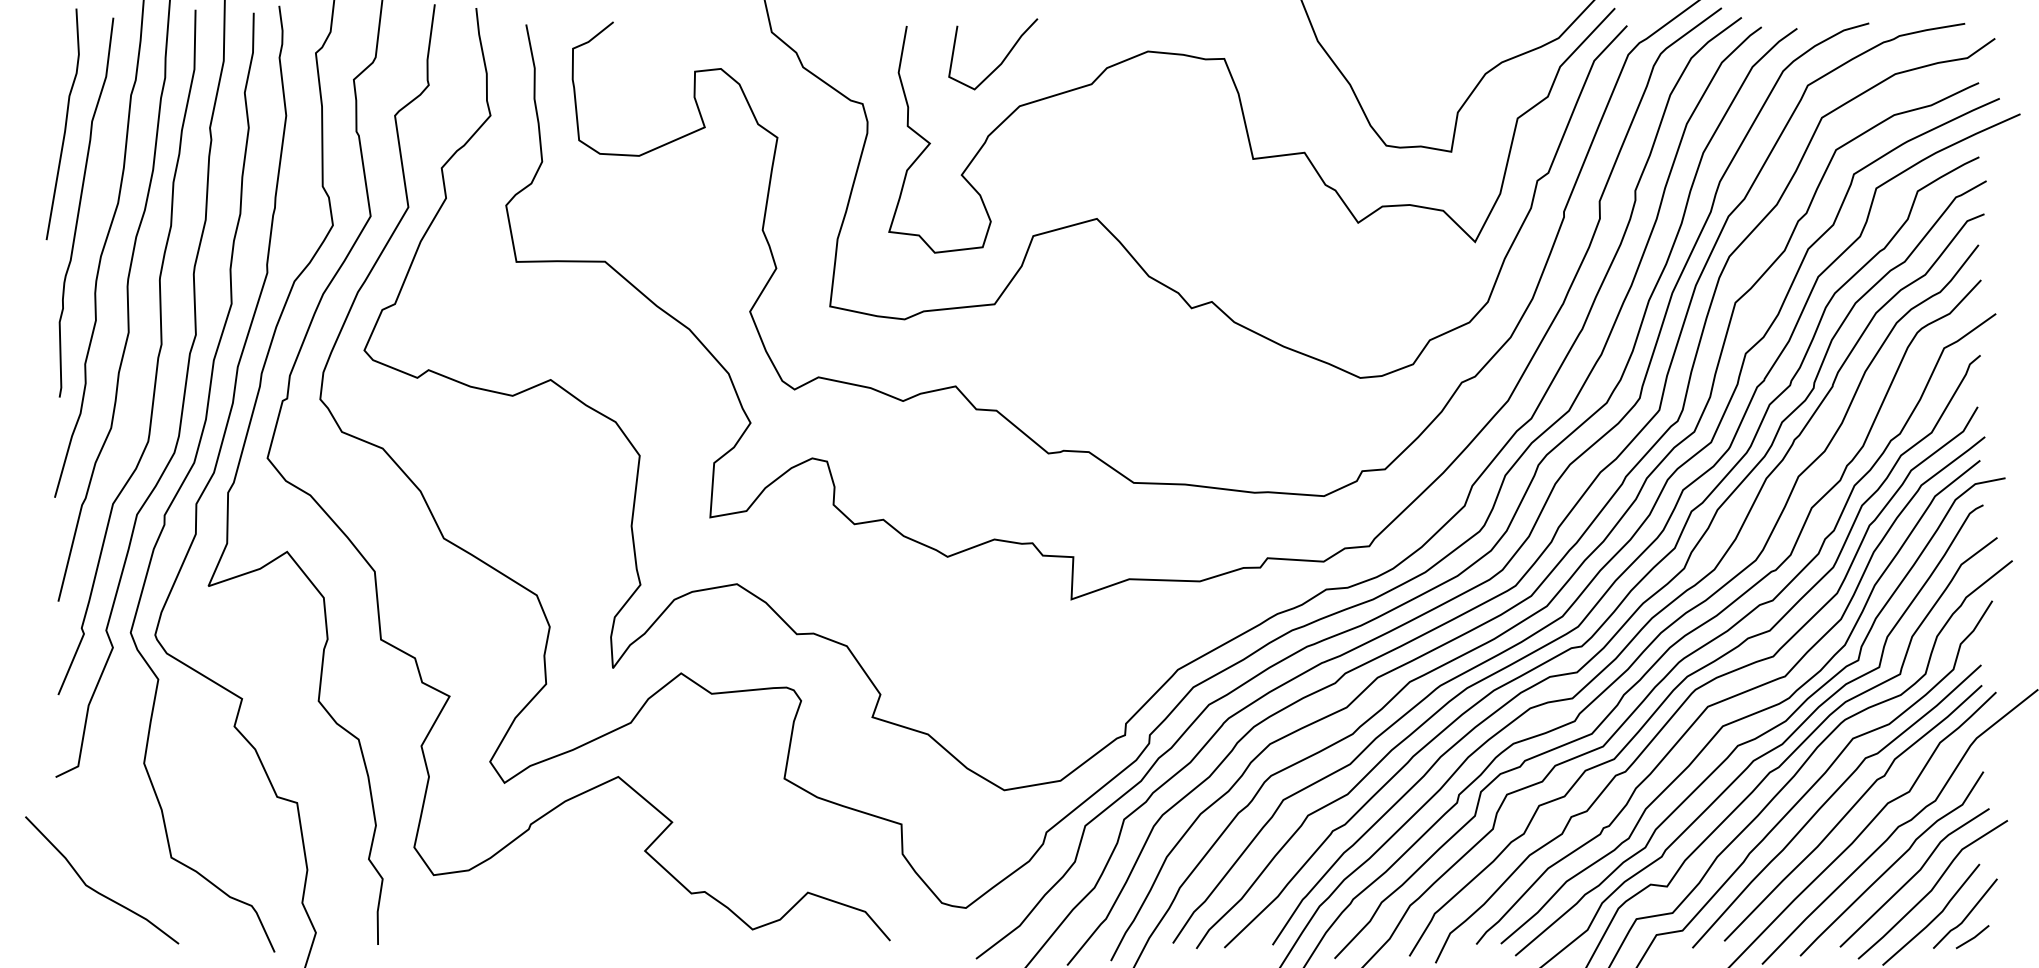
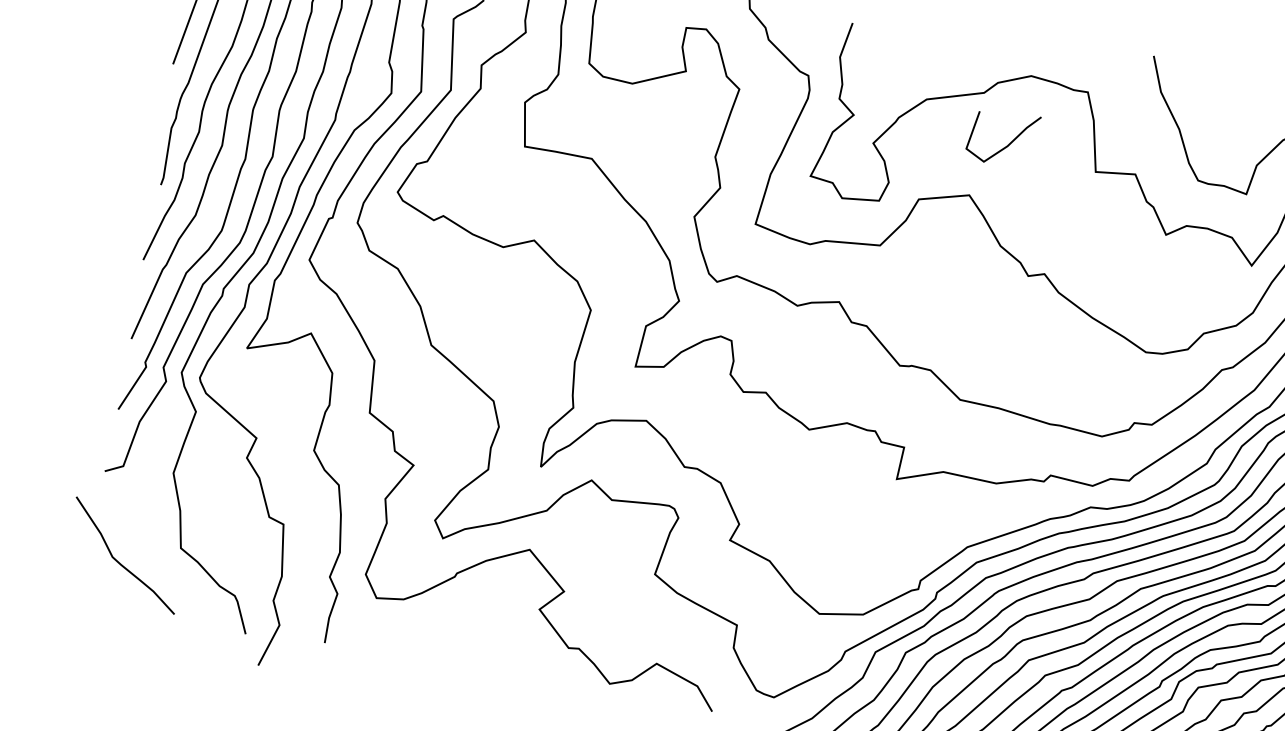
curve: (1001, 61) -> (1008, 144), moved

